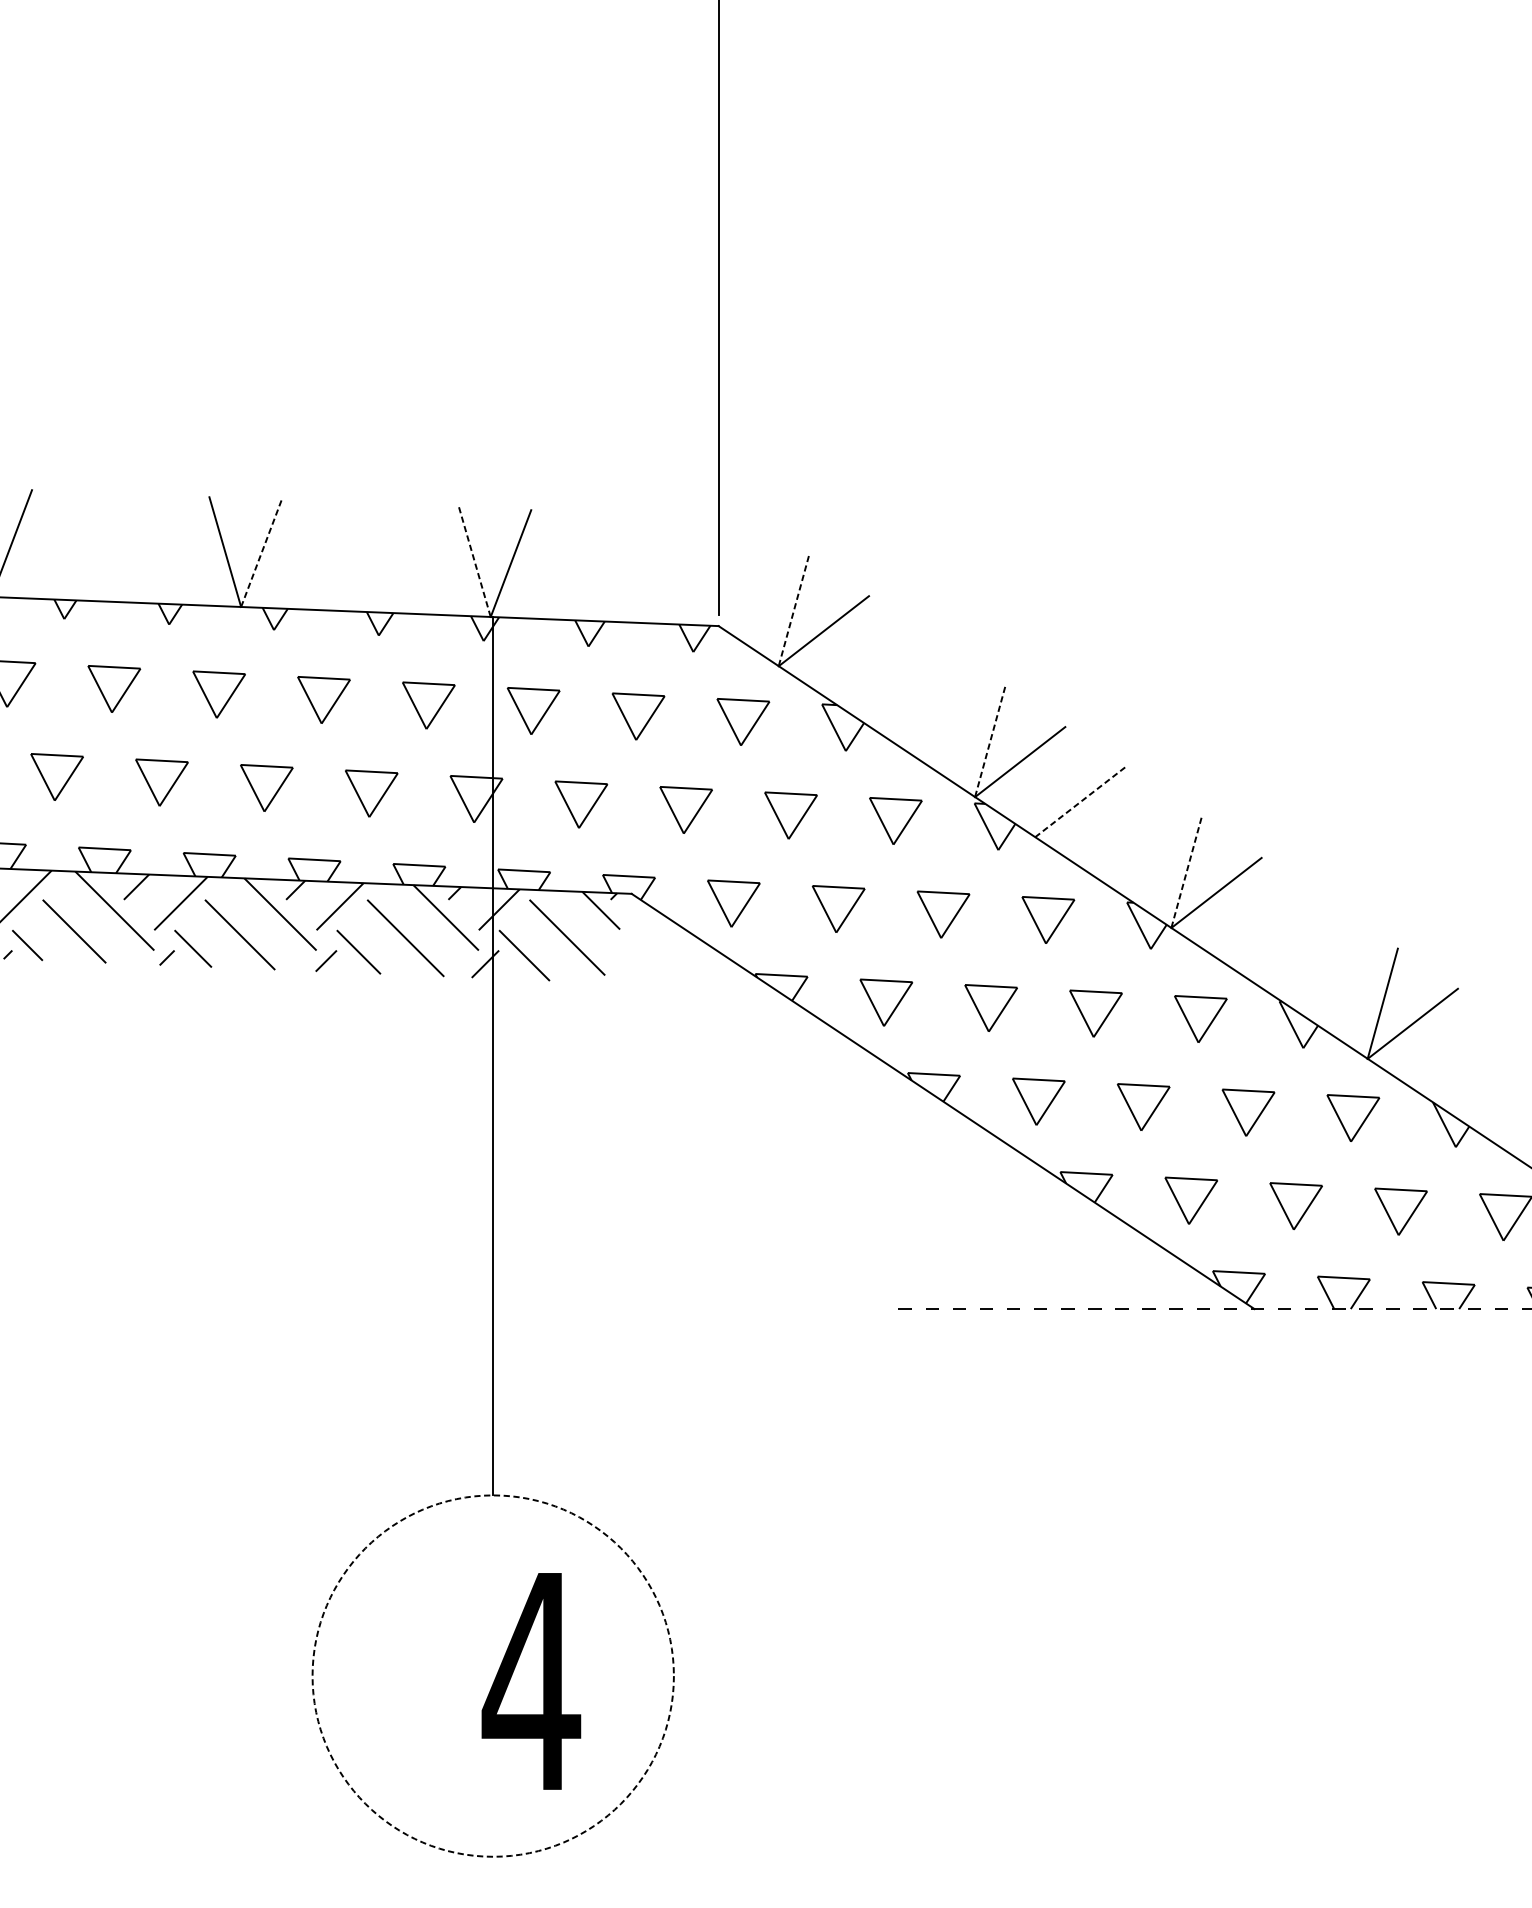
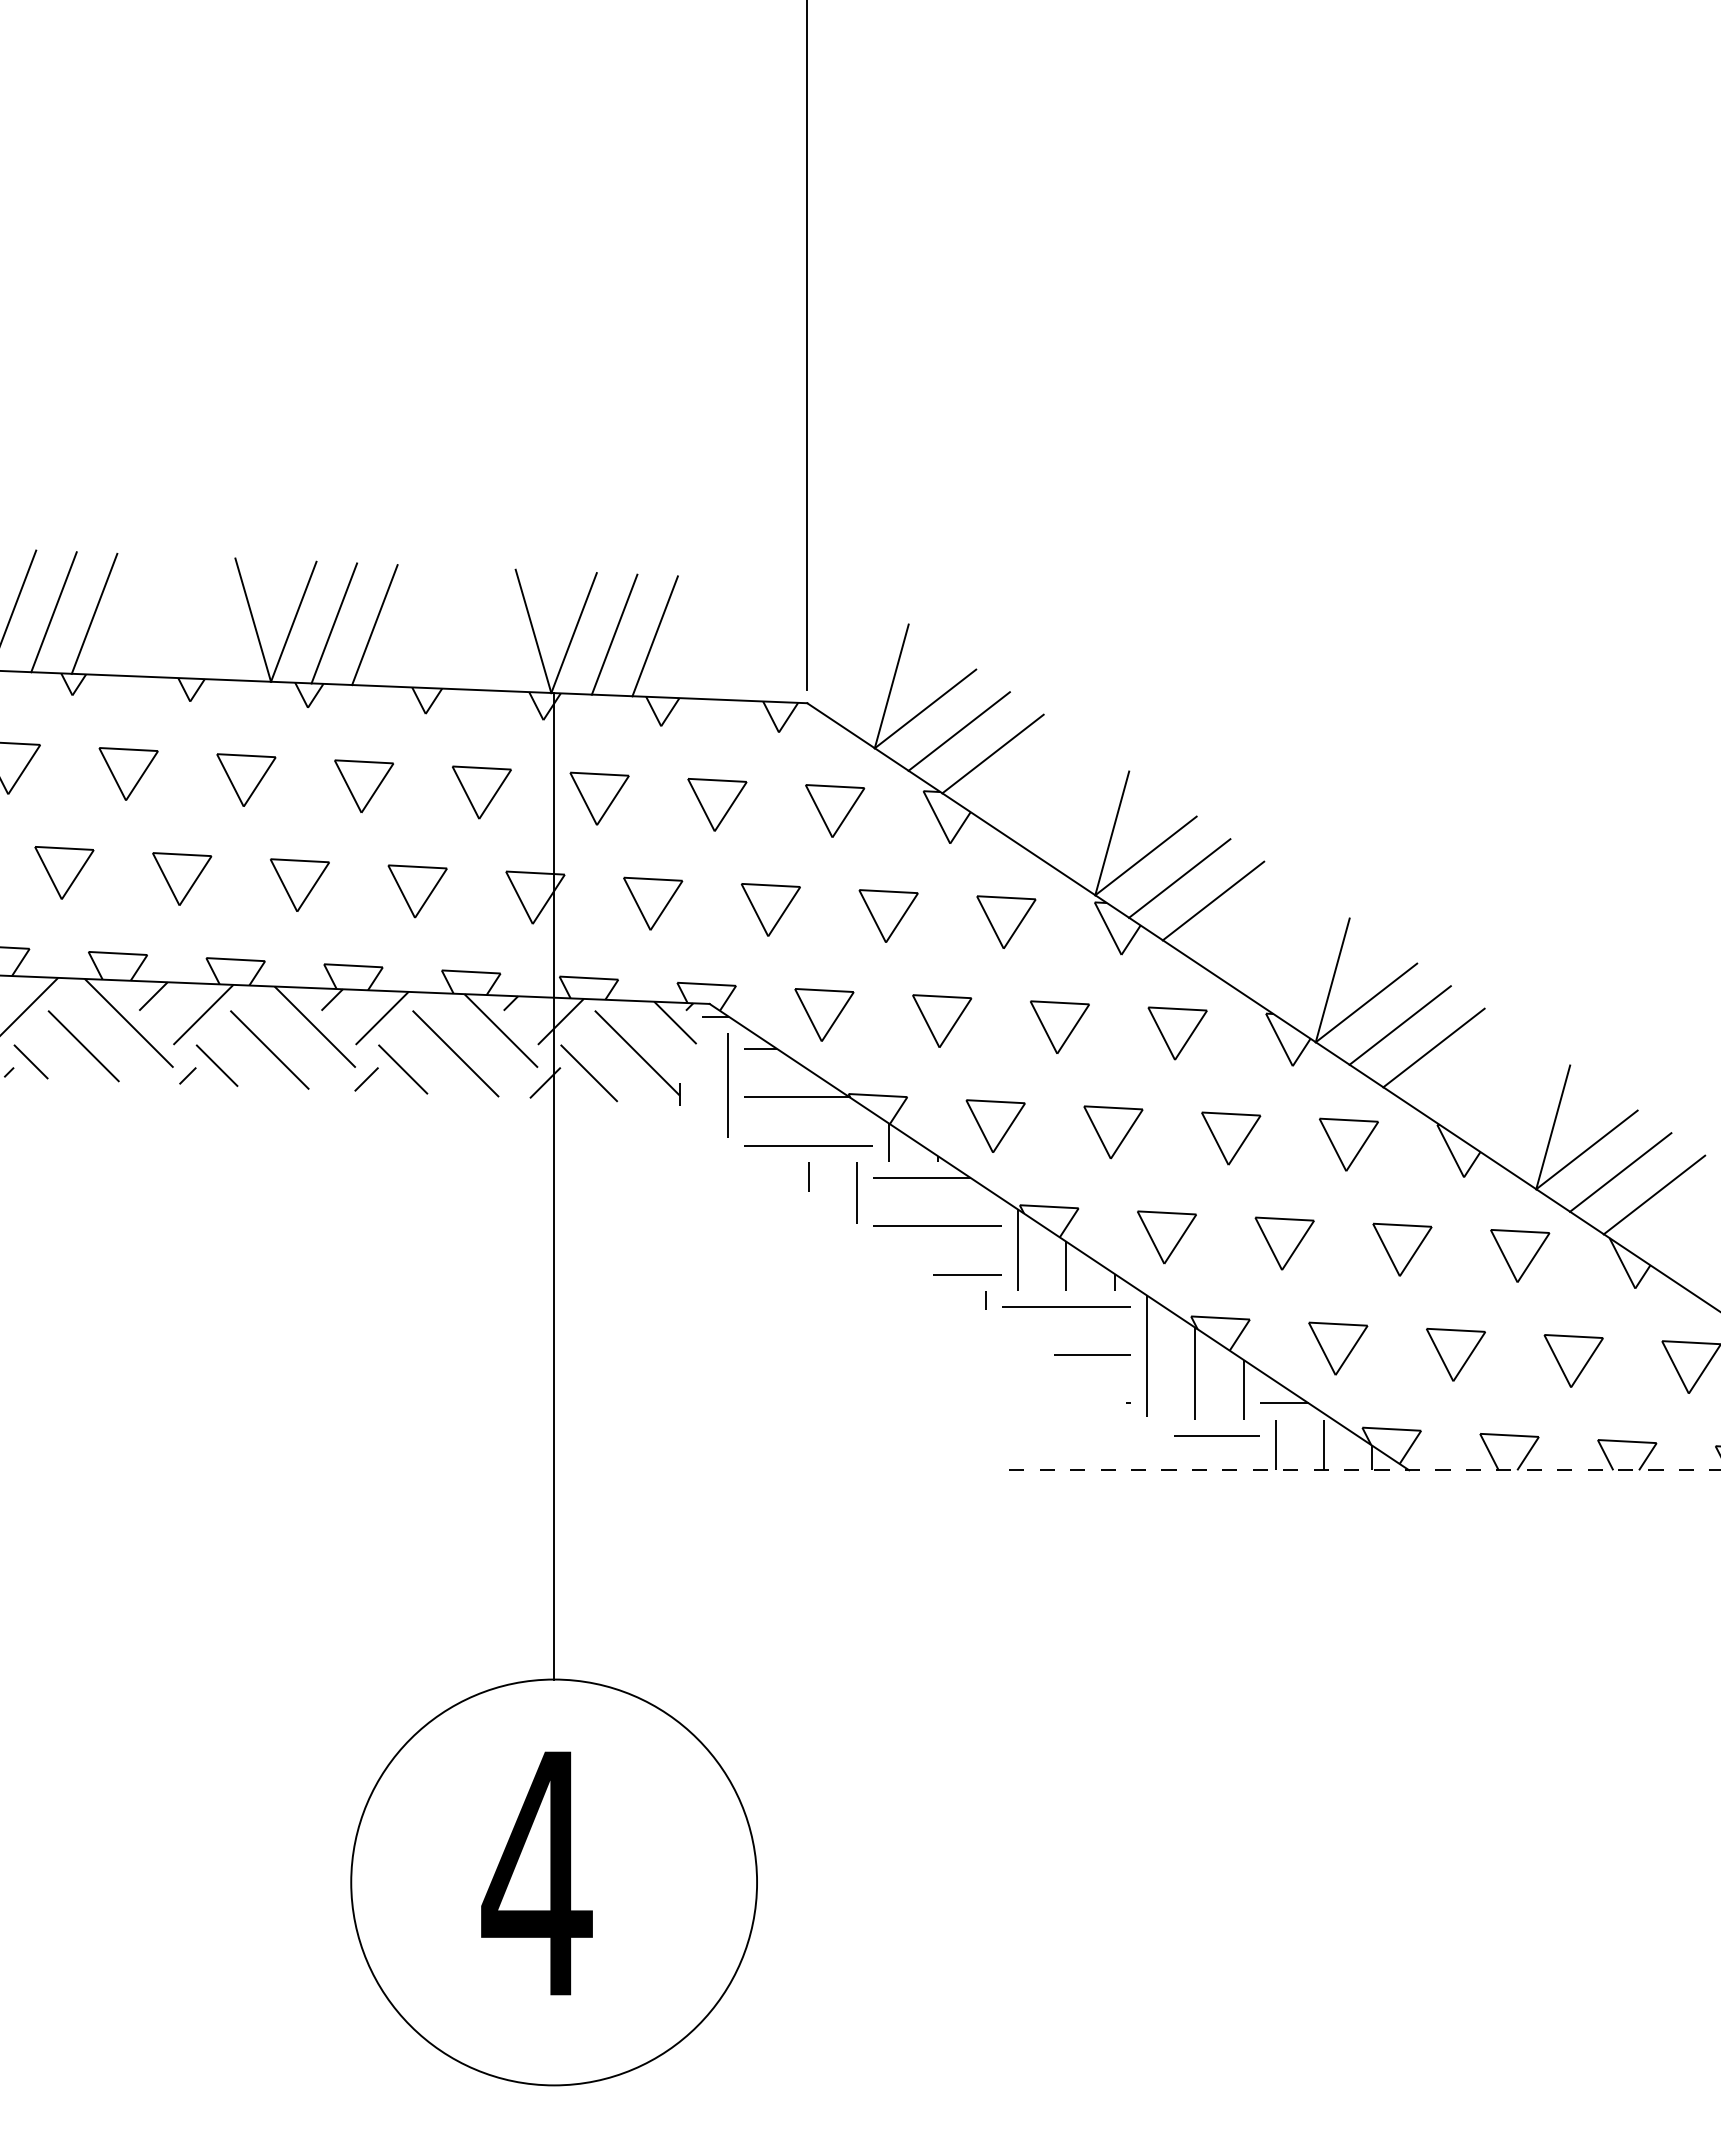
line: (47, 545) -> (53, 612), added
line: (83, 546) -> (94, 613), added
line: (261, 553) -> (293, 621), dashed -> solid
line: (297, 555) -> (334, 623), added
line: (333, 556) -> (374, 625), added
line: (474, 562) -> (533, 631), dashed -> solid
line: (546, 564) -> (614, 634), added
line: (582, 566) -> (654, 636), added
line: (793, 611) -> (891, 686), dashed -> solid
line: (853, 651) -> (958, 731), added
line: (883, 670) -> (992, 753), added
line: (990, 742) -> (1112, 833), dashed -> solid
line: (1050, 782) -> (1179, 878), added
line: (1080, 801) -> (1213, 900), dashed -> solid
line: (1186, 872) -> (1332, 980), dashed -> solid
line: (1245, 913) -> (1399, 1025), added
line: (1276, 932) -> (1433, 1047), added
line: (1442, 1043) -> (1620, 1172), added
line: (1472, 1063) -> (1654, 1194), added
hatch: (912, 1107) -> (1025, 1243), added
circle: (493, 1676) -> (554, 1882), dashed -> solid
text: (530, 1681) -> (536, 1873), moved

